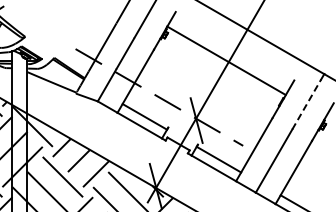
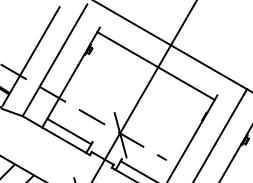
line: (226, 60) -> (156, 65), moved
line: (306, 104) -> (229, 119), dashed -> solid

